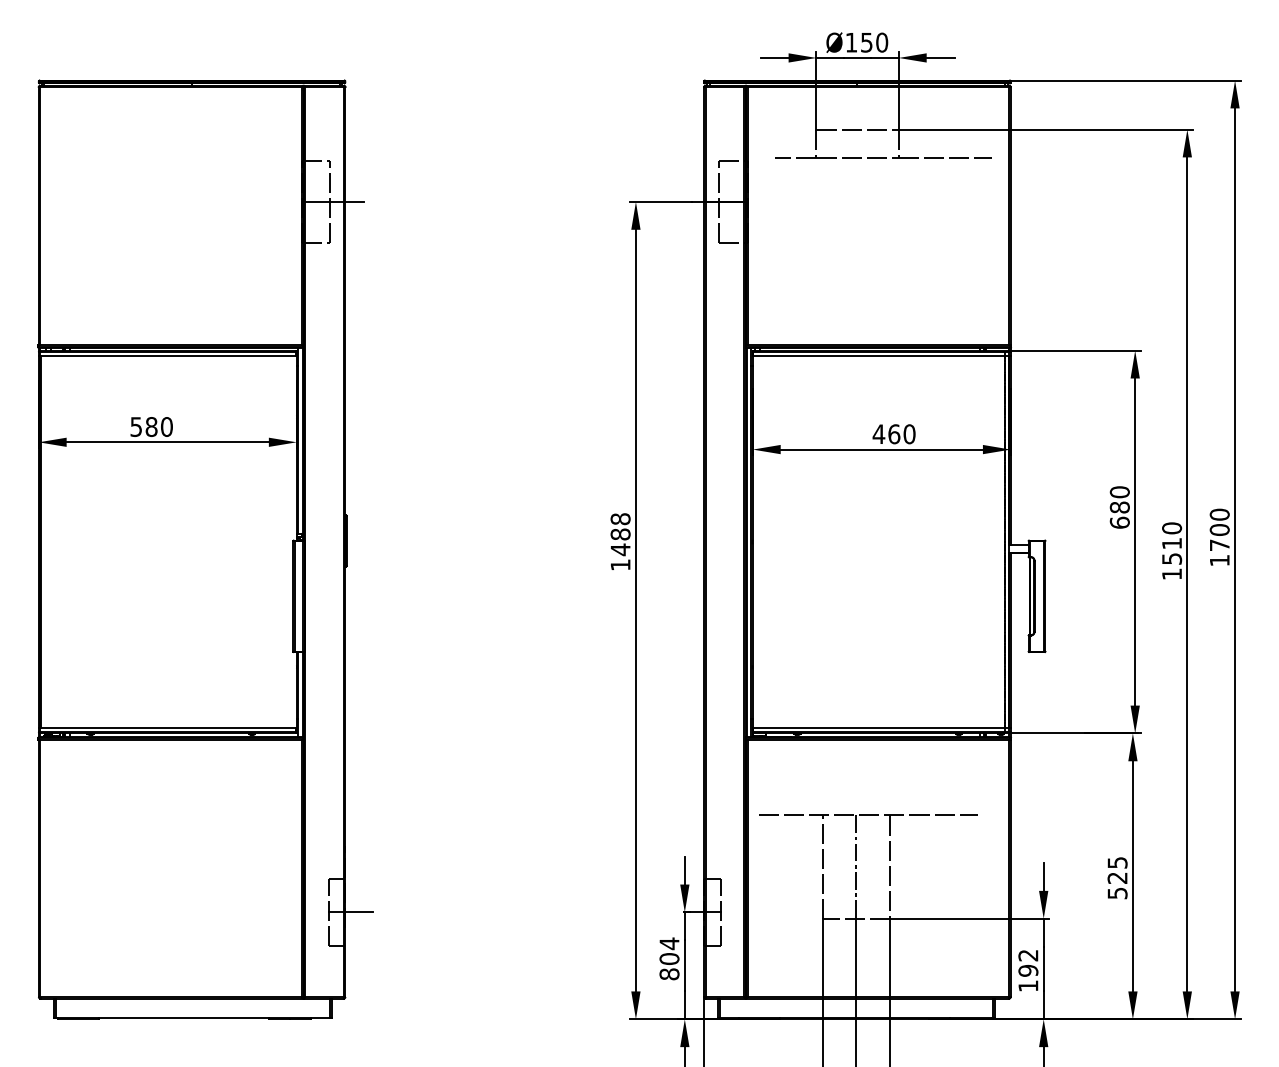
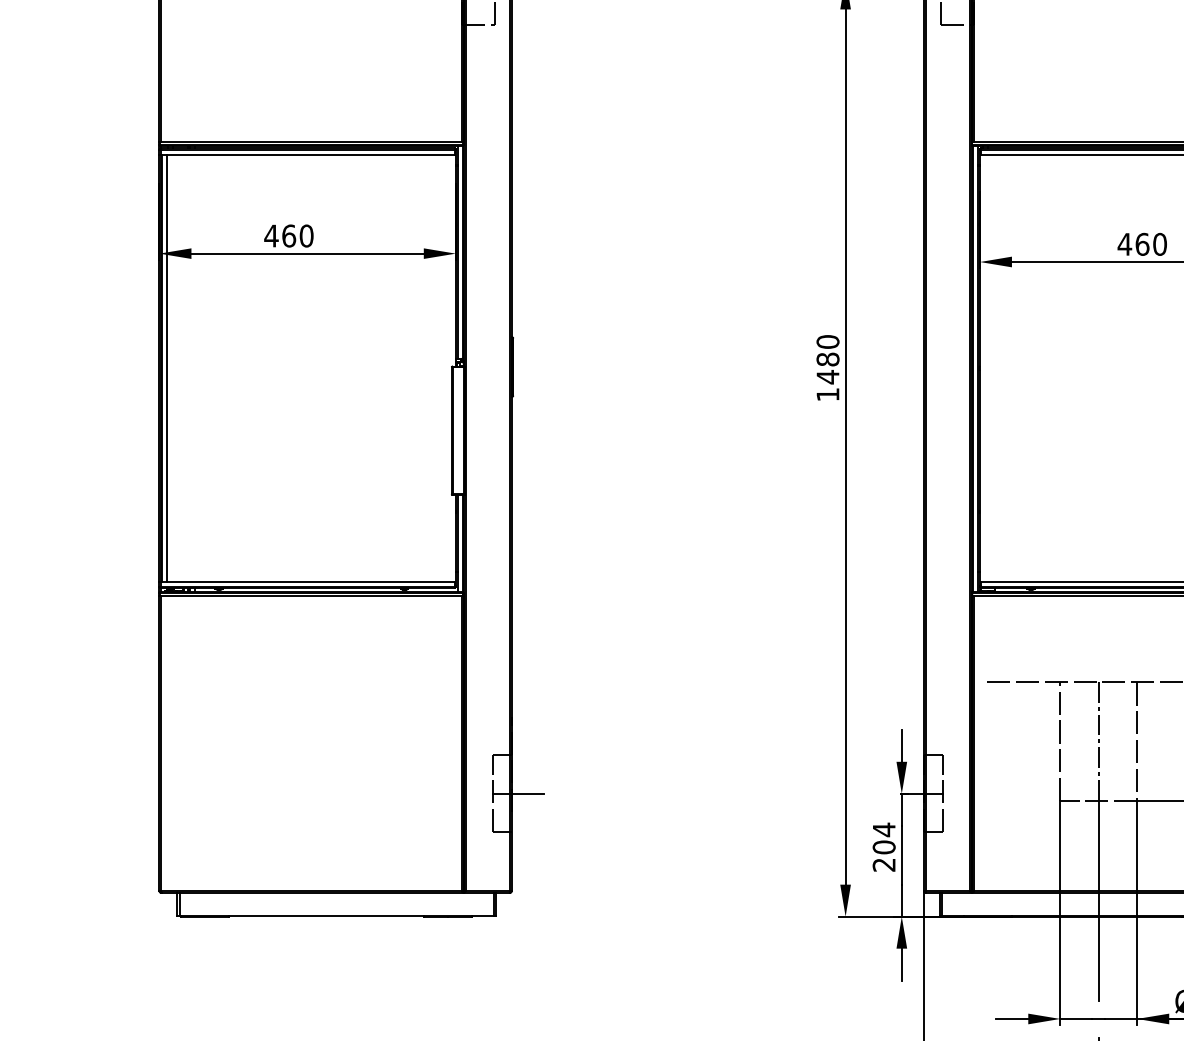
text: (143, 426) -> (279, 235), 580 -> 460
text: (620, 519) -> (827, 342), 1488 -> 1480
line: (45, 541) -> (167, 367), added
text: (669, 974) -> (884, 865), 804 -> 204

